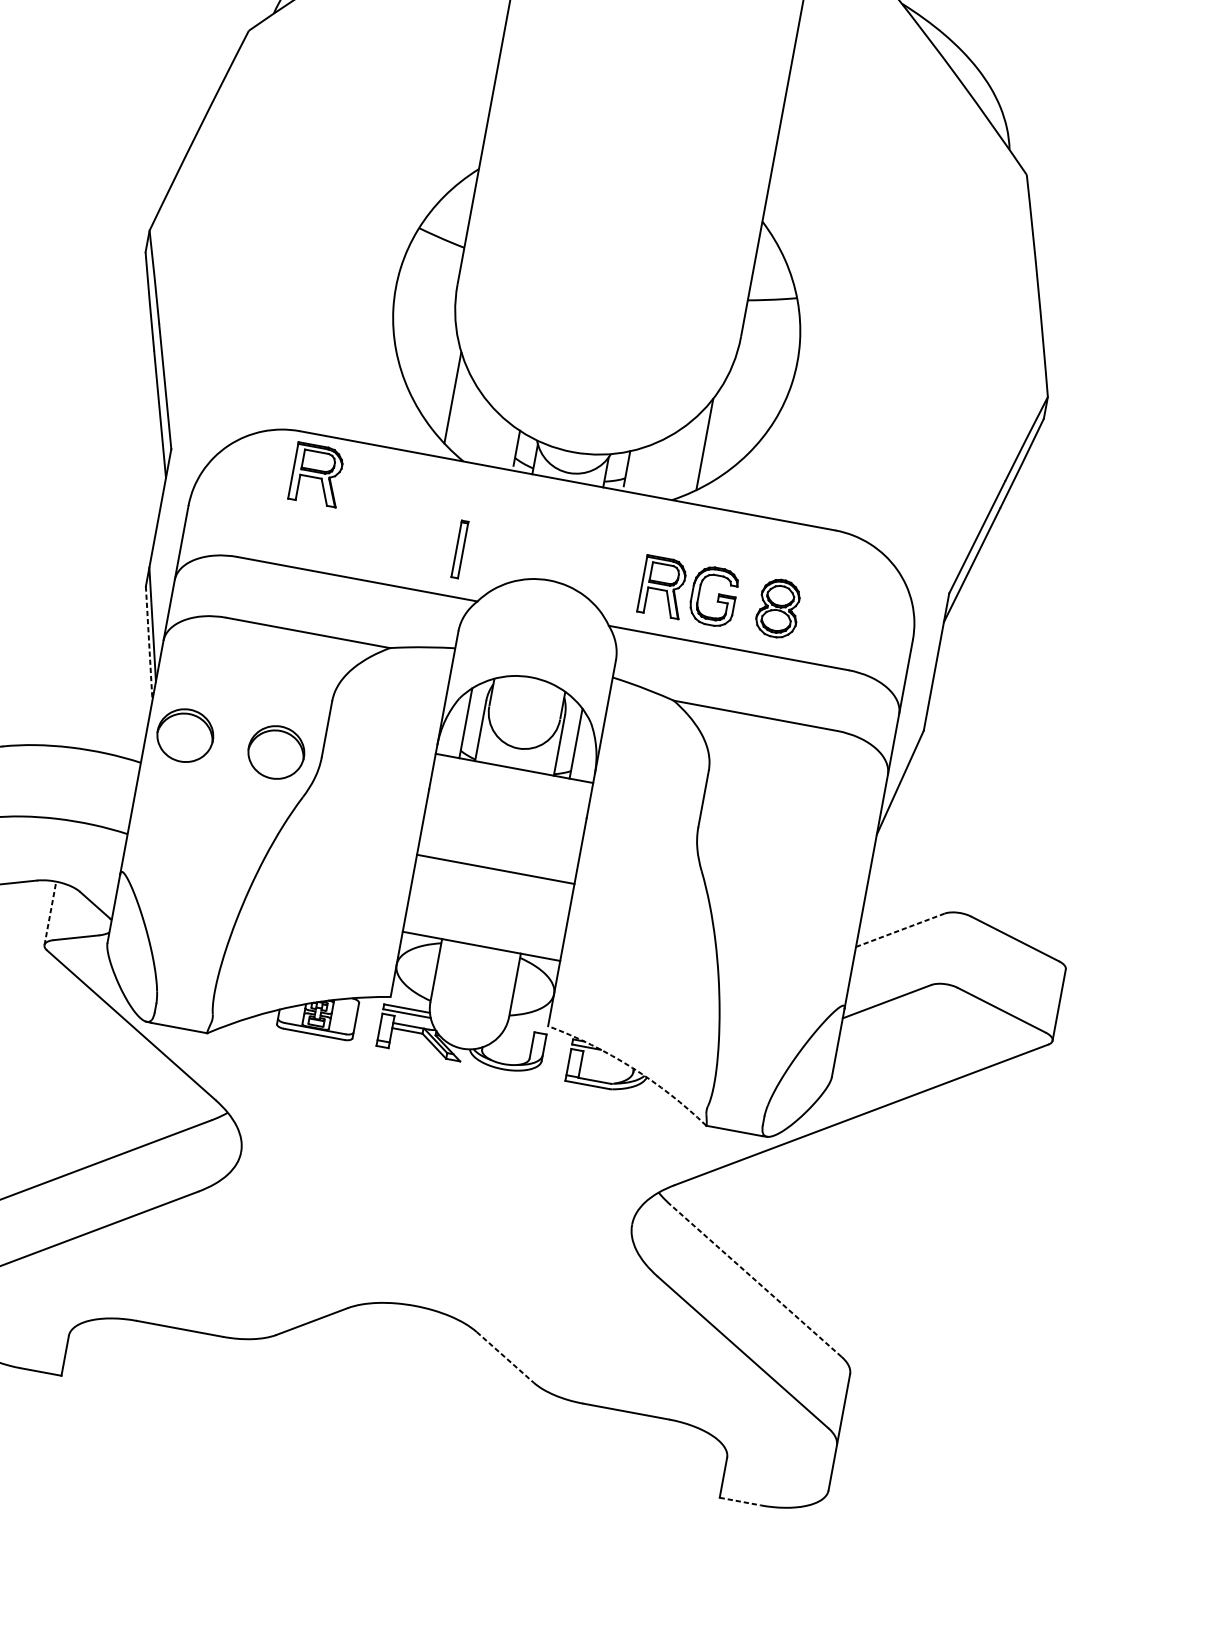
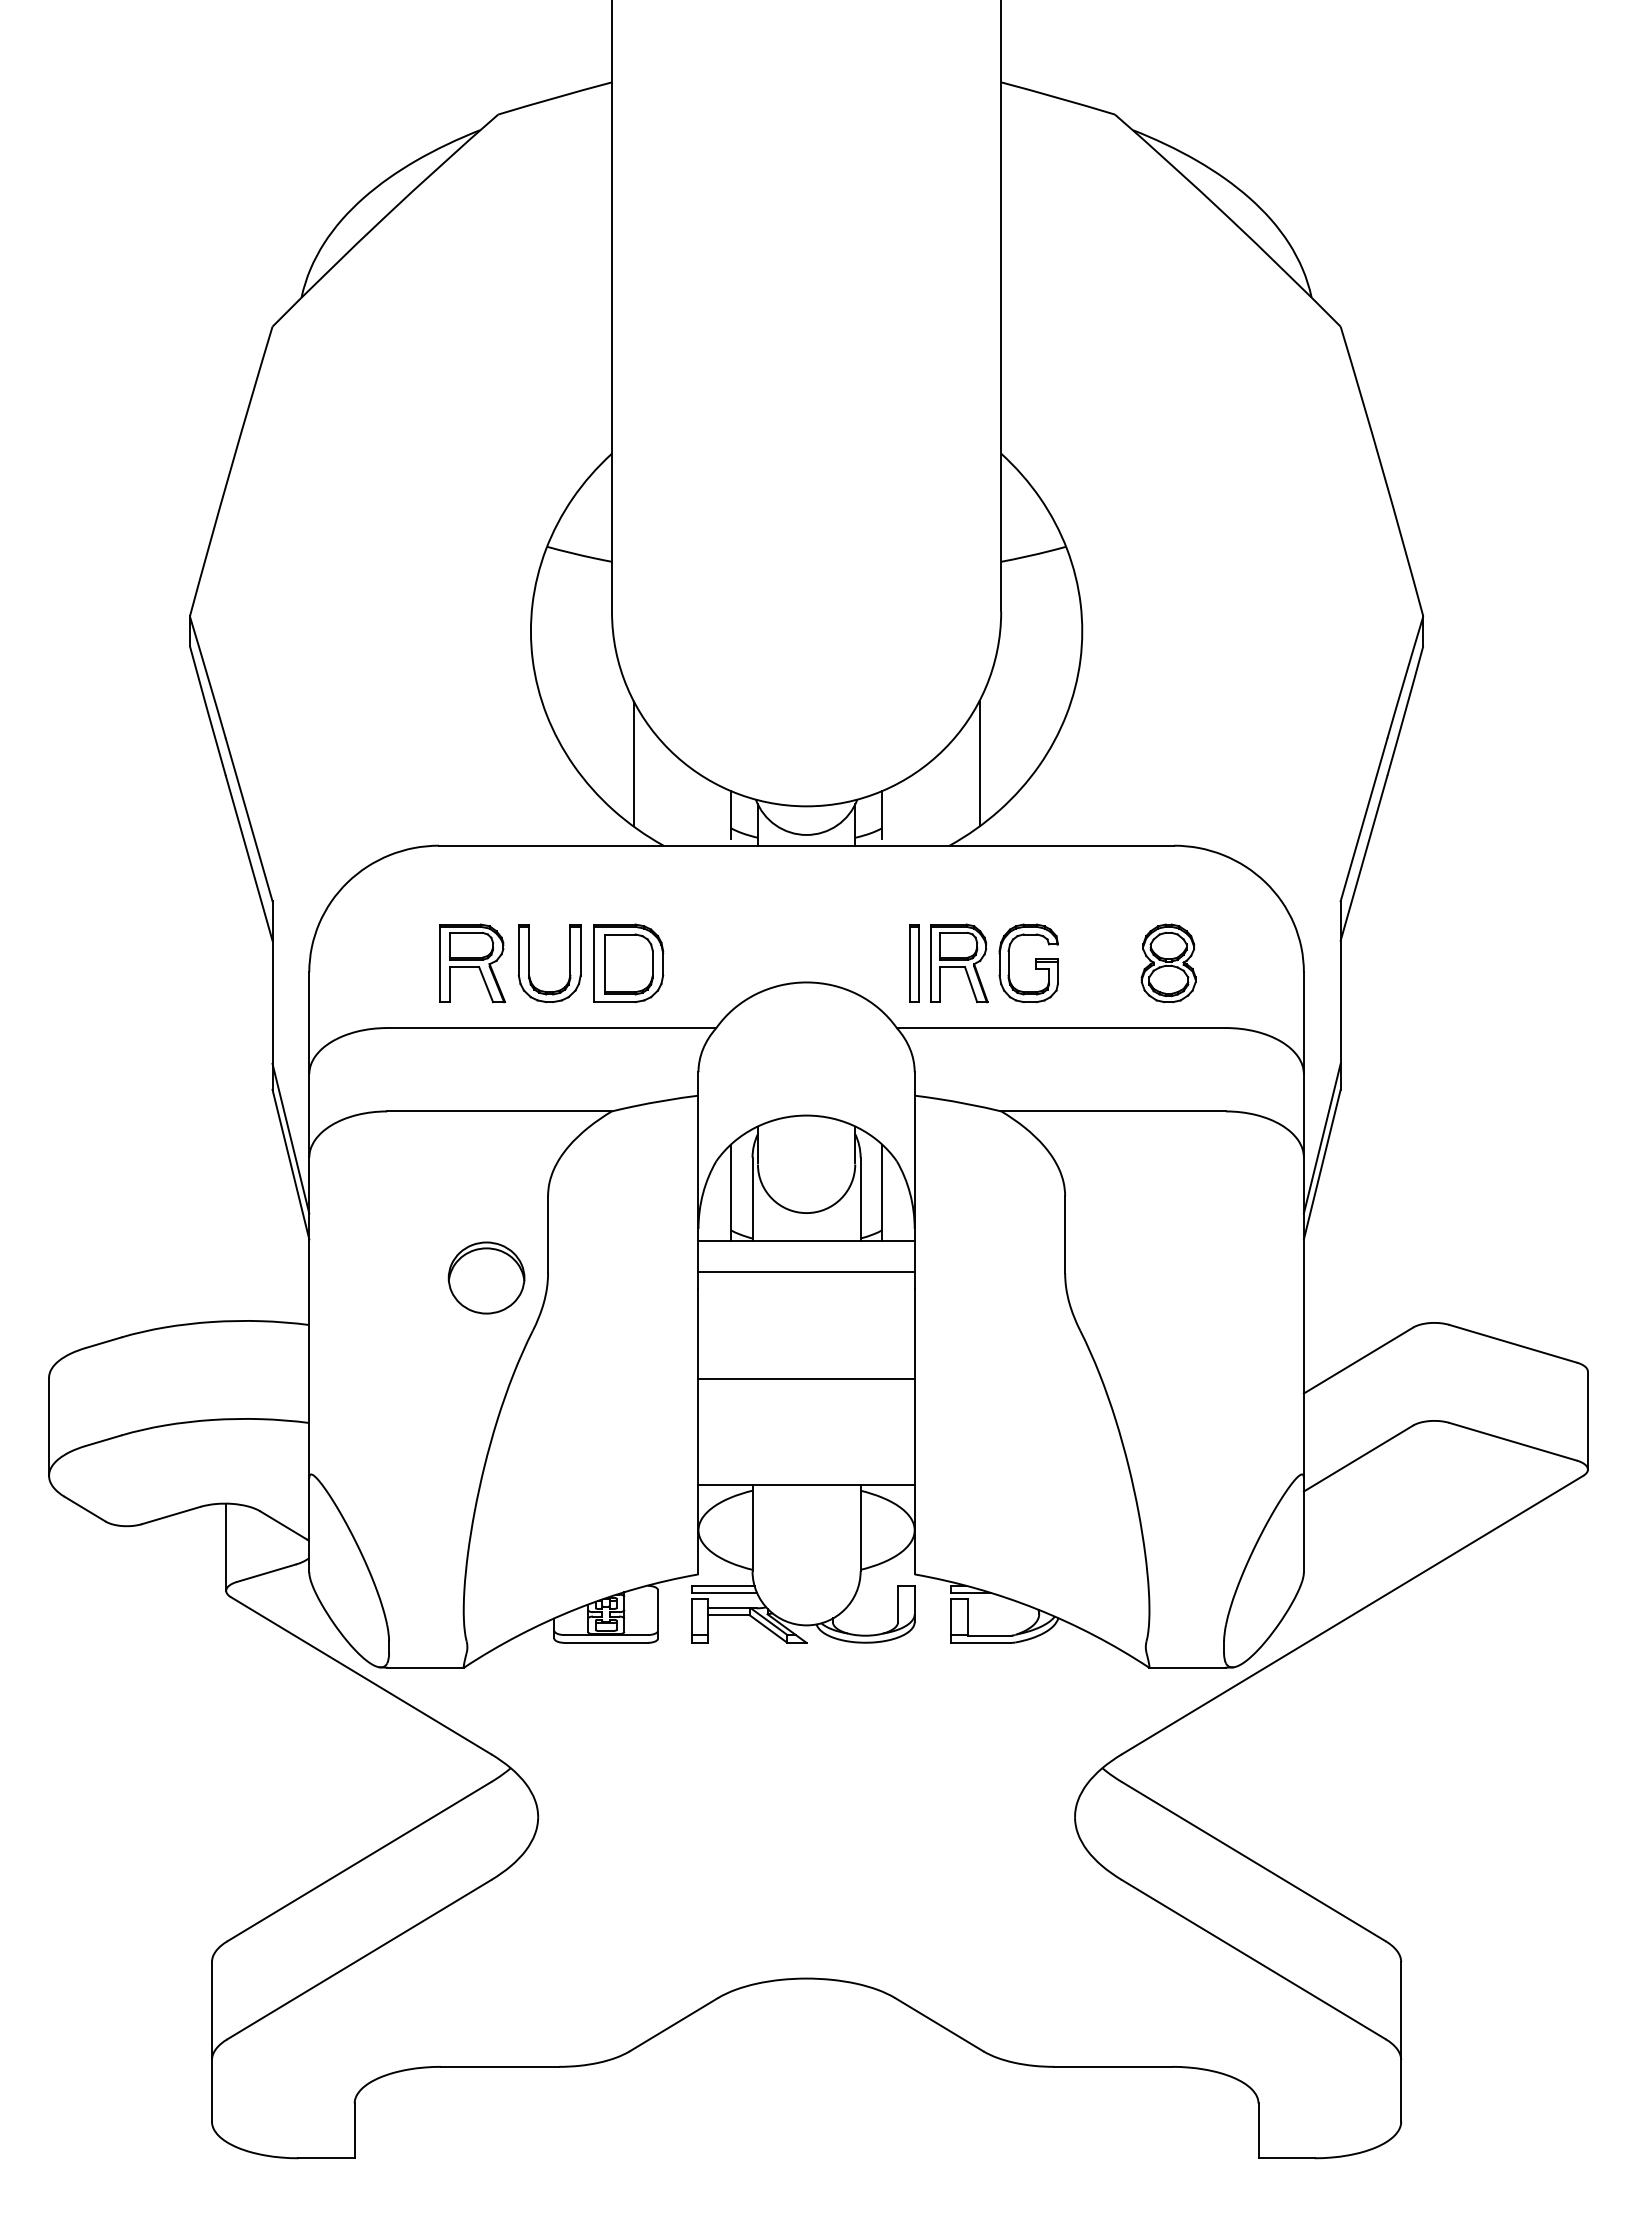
part: (317, 474) -> (472, 963), moved
part: (350, 529) -> (529, 963), added
part: (422, 542) -> (628, 963), added
part: (460, 549) -> (914, 963), moved
part: (778, 608) -> (1168, 963), moved
line: (149, 644) -> (291, 1165), dashed -> solid
part: (185, 735) -> (361, 1277), removed
line: (903, 763) -> (1321, 1138), added
line: (510, 791) -> (806, 1272), added
line: (50, 913) -> (226, 1547), dashed -> solid
line: (900, 930) -> (1358, 1360), dashed -> solid
arc: (632, 1067) -> (1036, 1608), dashed -> solid
line: (756, 1280) -> (1253, 1861), dashed -> solid
line: (505, 1357) -> (939, 2024), dashed -> solid
line: (740, 1501) -> (1287, 2158), dashed -> solid

